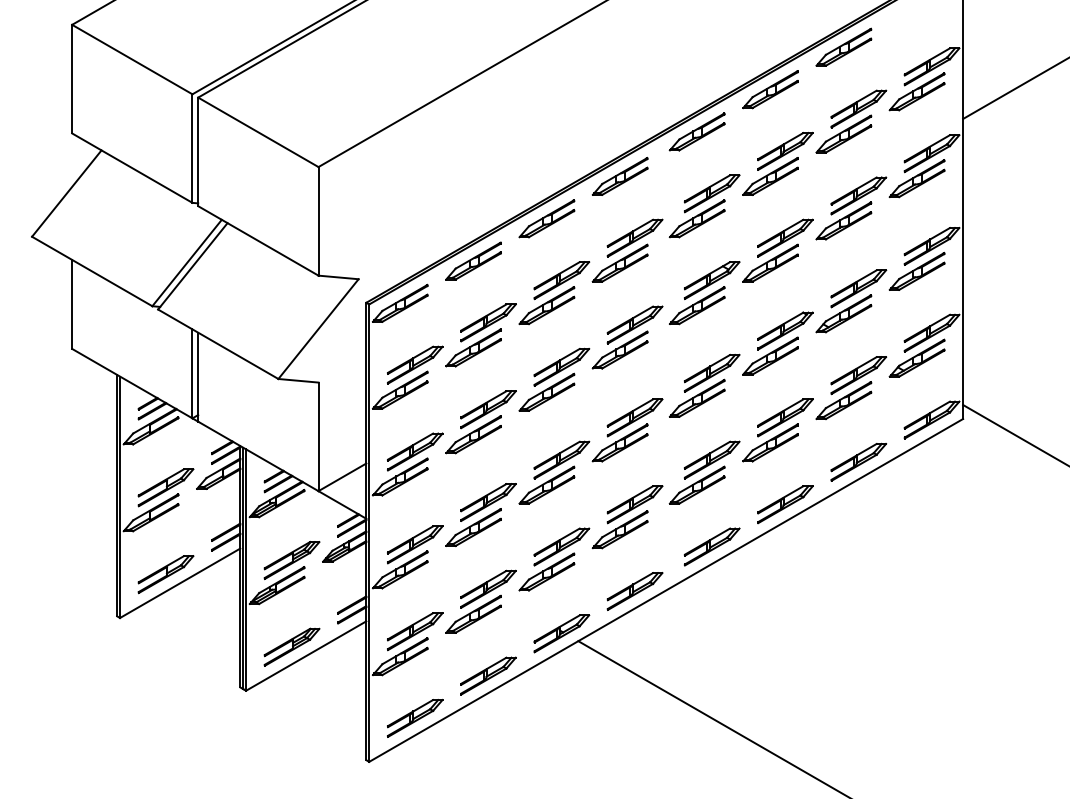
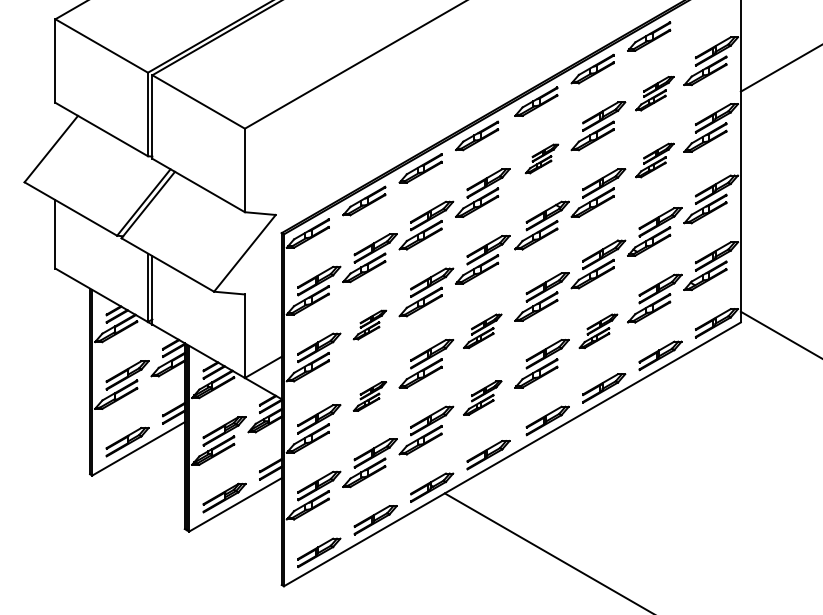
part: (851, 121) -> (654, 93), size x0.7
part: (704, 206) -> (541, 159), size x0.6
part: (851, 208) -> (654, 160), size x0.7
part: (480, 422) -> (369, 325), size x0.6
part: (627, 430) -> (482, 331), size x0.7
part: (777, 430) -> (598, 331), size x0.7
part: (480, 515) -> (369, 396), size x0.6
part: (627, 517) -> (482, 398), size x0.7

